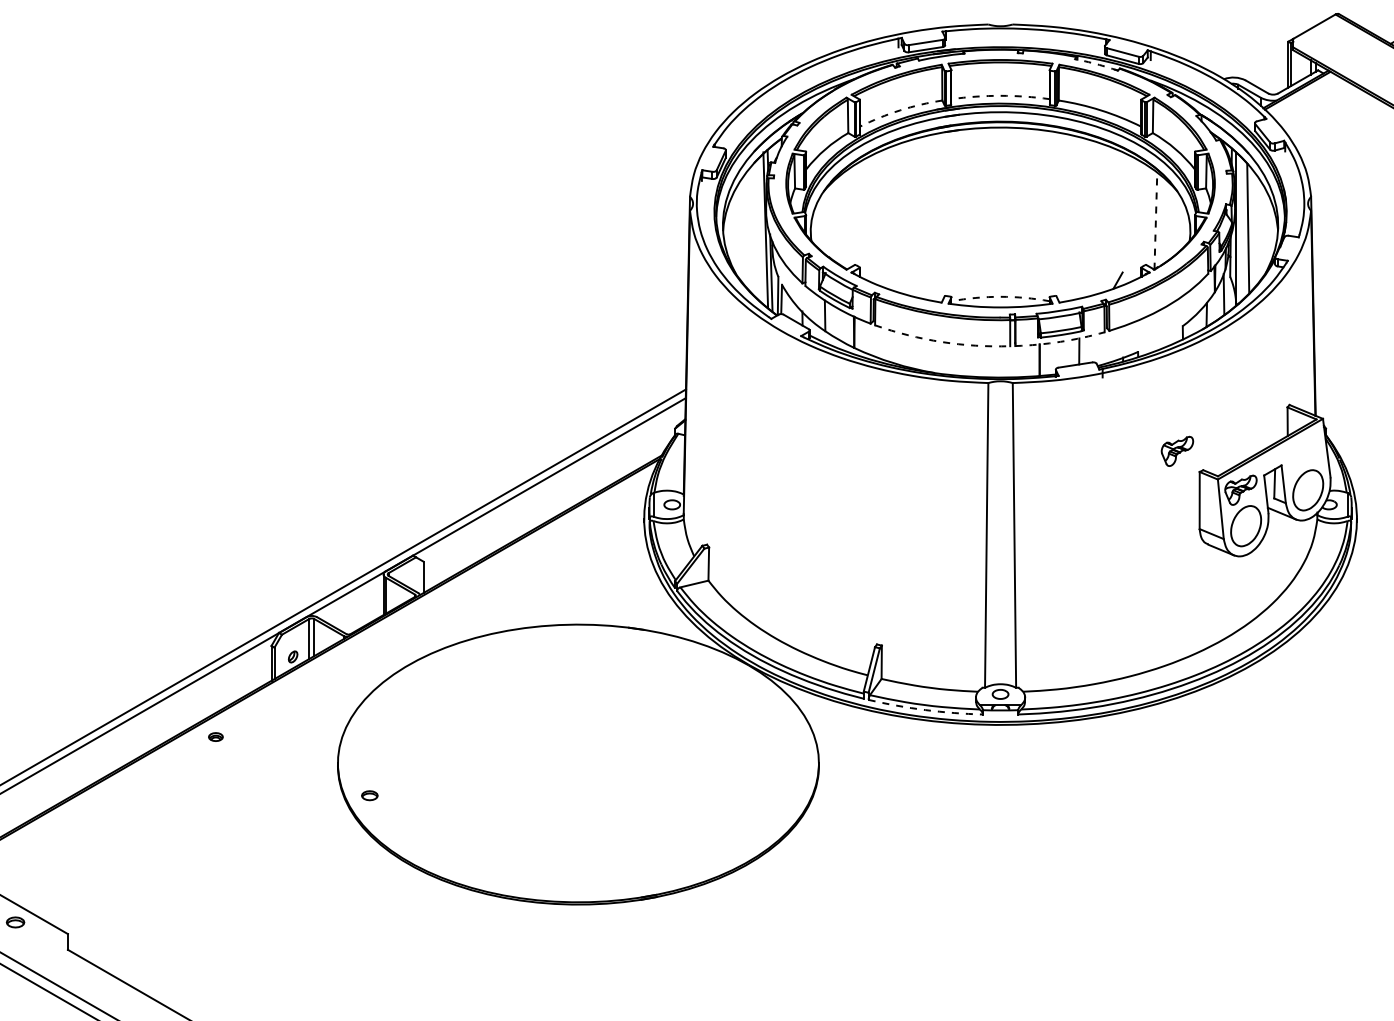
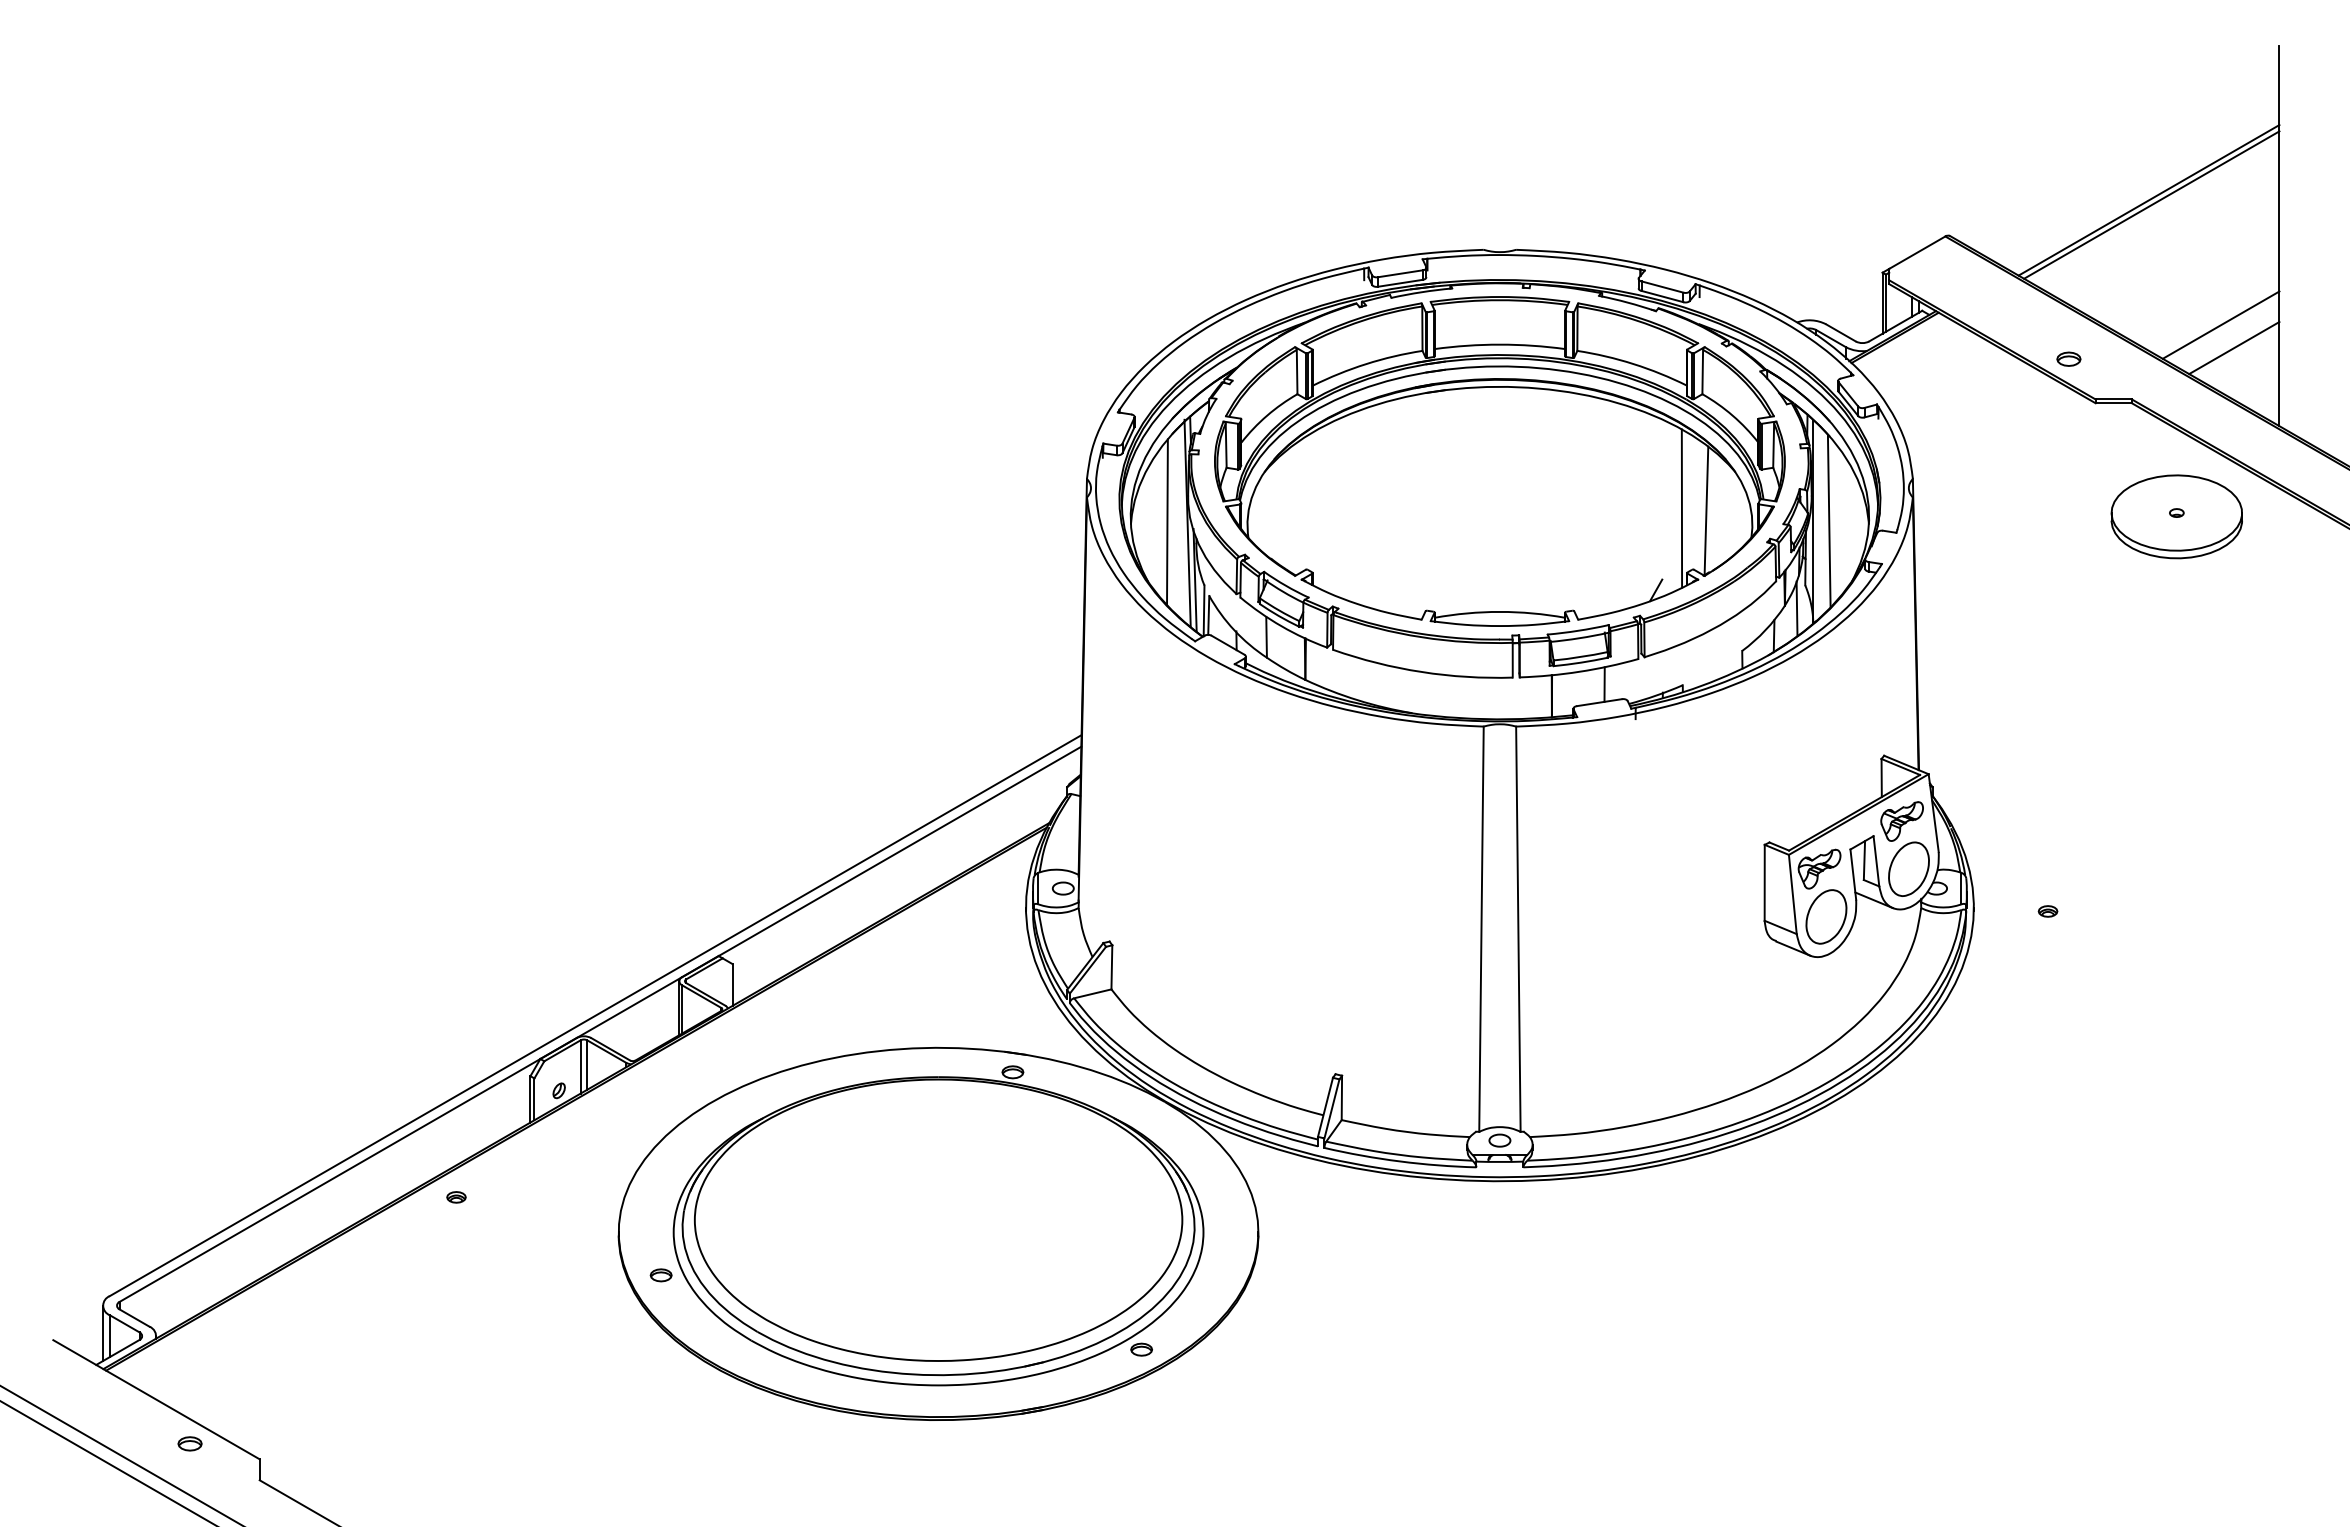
arc: (1096, 64) -> (1627, 302), dashed -> solid
arc: (1000, 95) -> (1499, 344), dashed -> solid
arc: (900, 110) -> (1366, 364), dashed -> solid
line: (1137, 219) -> (1681, 508), added
line: (1155, 221) -> (1706, 511), dashed -> solid
line: (750, 228) -> (1167, 521), added
arc: (1000, 296) -> (1499, 611), dashed -> solid
arc: (1060, 341) -> (1579, 671), dashed -> solid
arc: (941, 342) -> (1421, 672), dashed -> solid
part: (1176, 451) -> (1901, 821), moved
arc: (925, 710) -> (1399, 1161), dashed -> solid
part: (578, 758) -> (938, 1225), added

